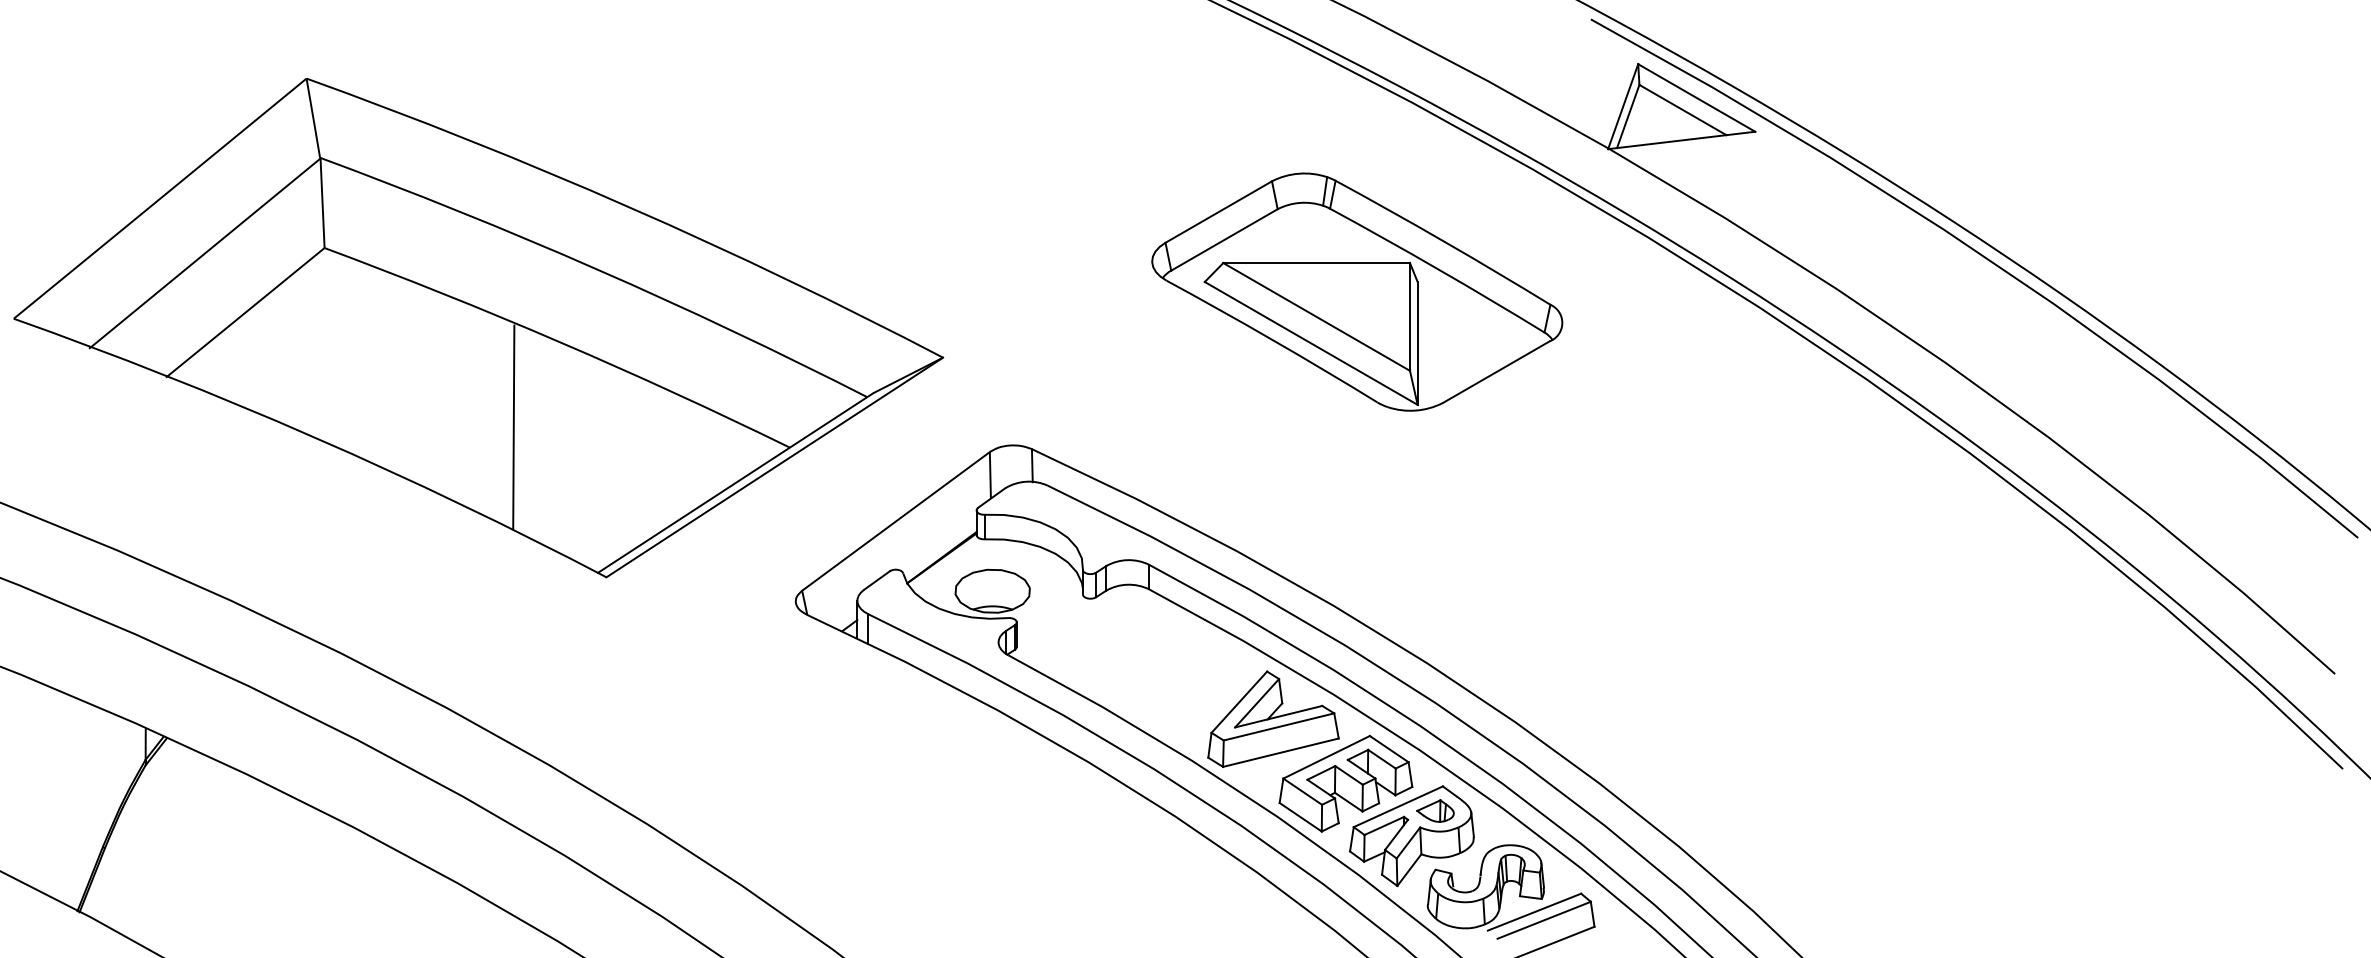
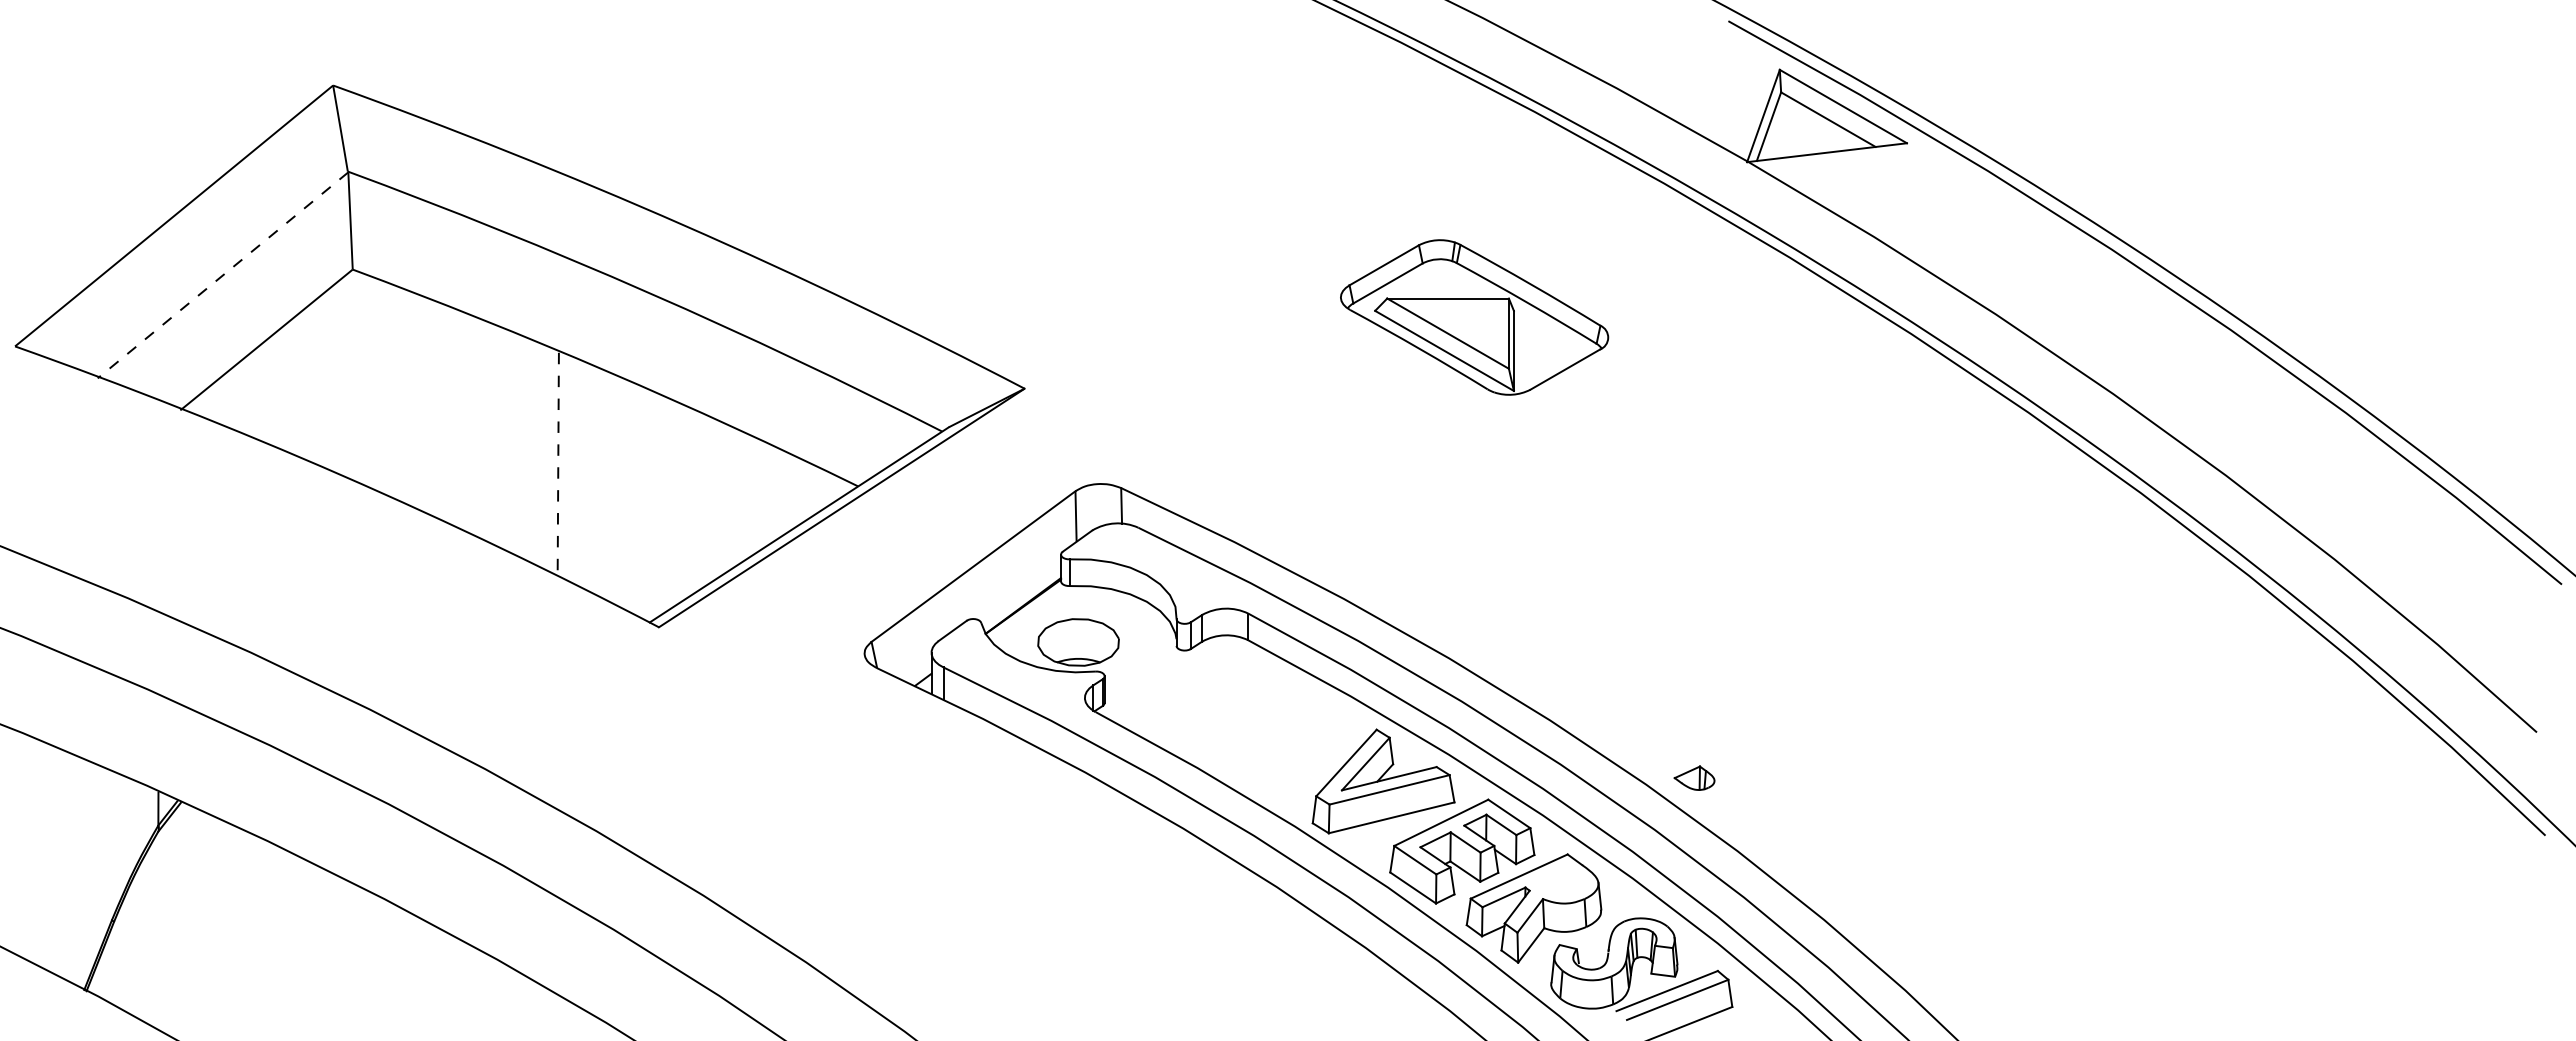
line: (204, 253) -> (222, 275), solid -> dashed
part: (1357, 292) -> (1474, 317), size x0.6
line: (513, 428) -> (558, 465), solid -> dashed
part: (1435, 810) -> (1694, 777), moved

